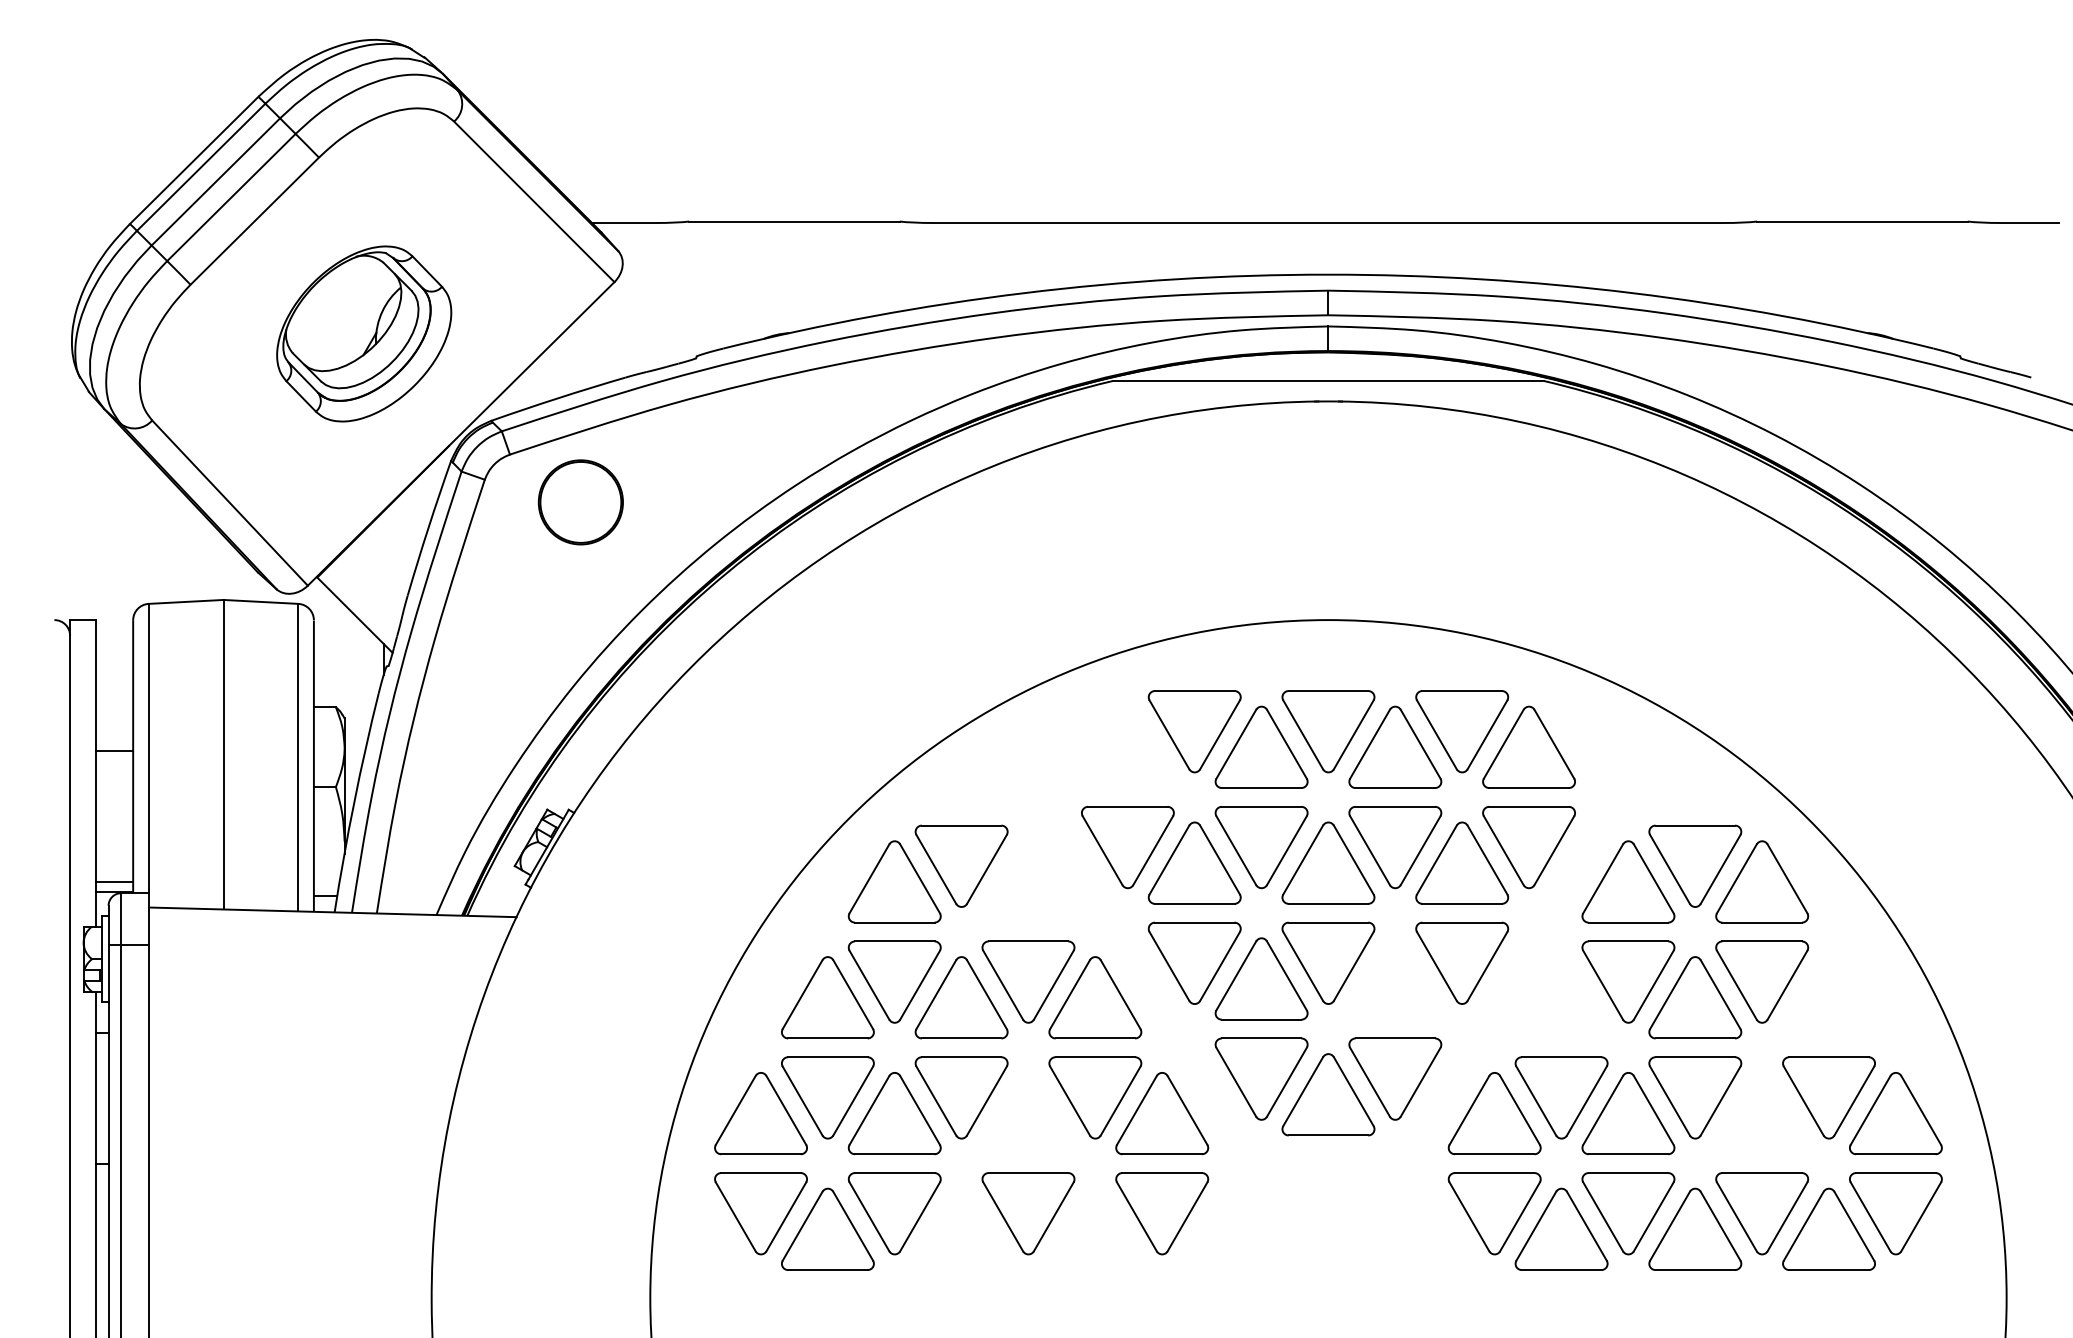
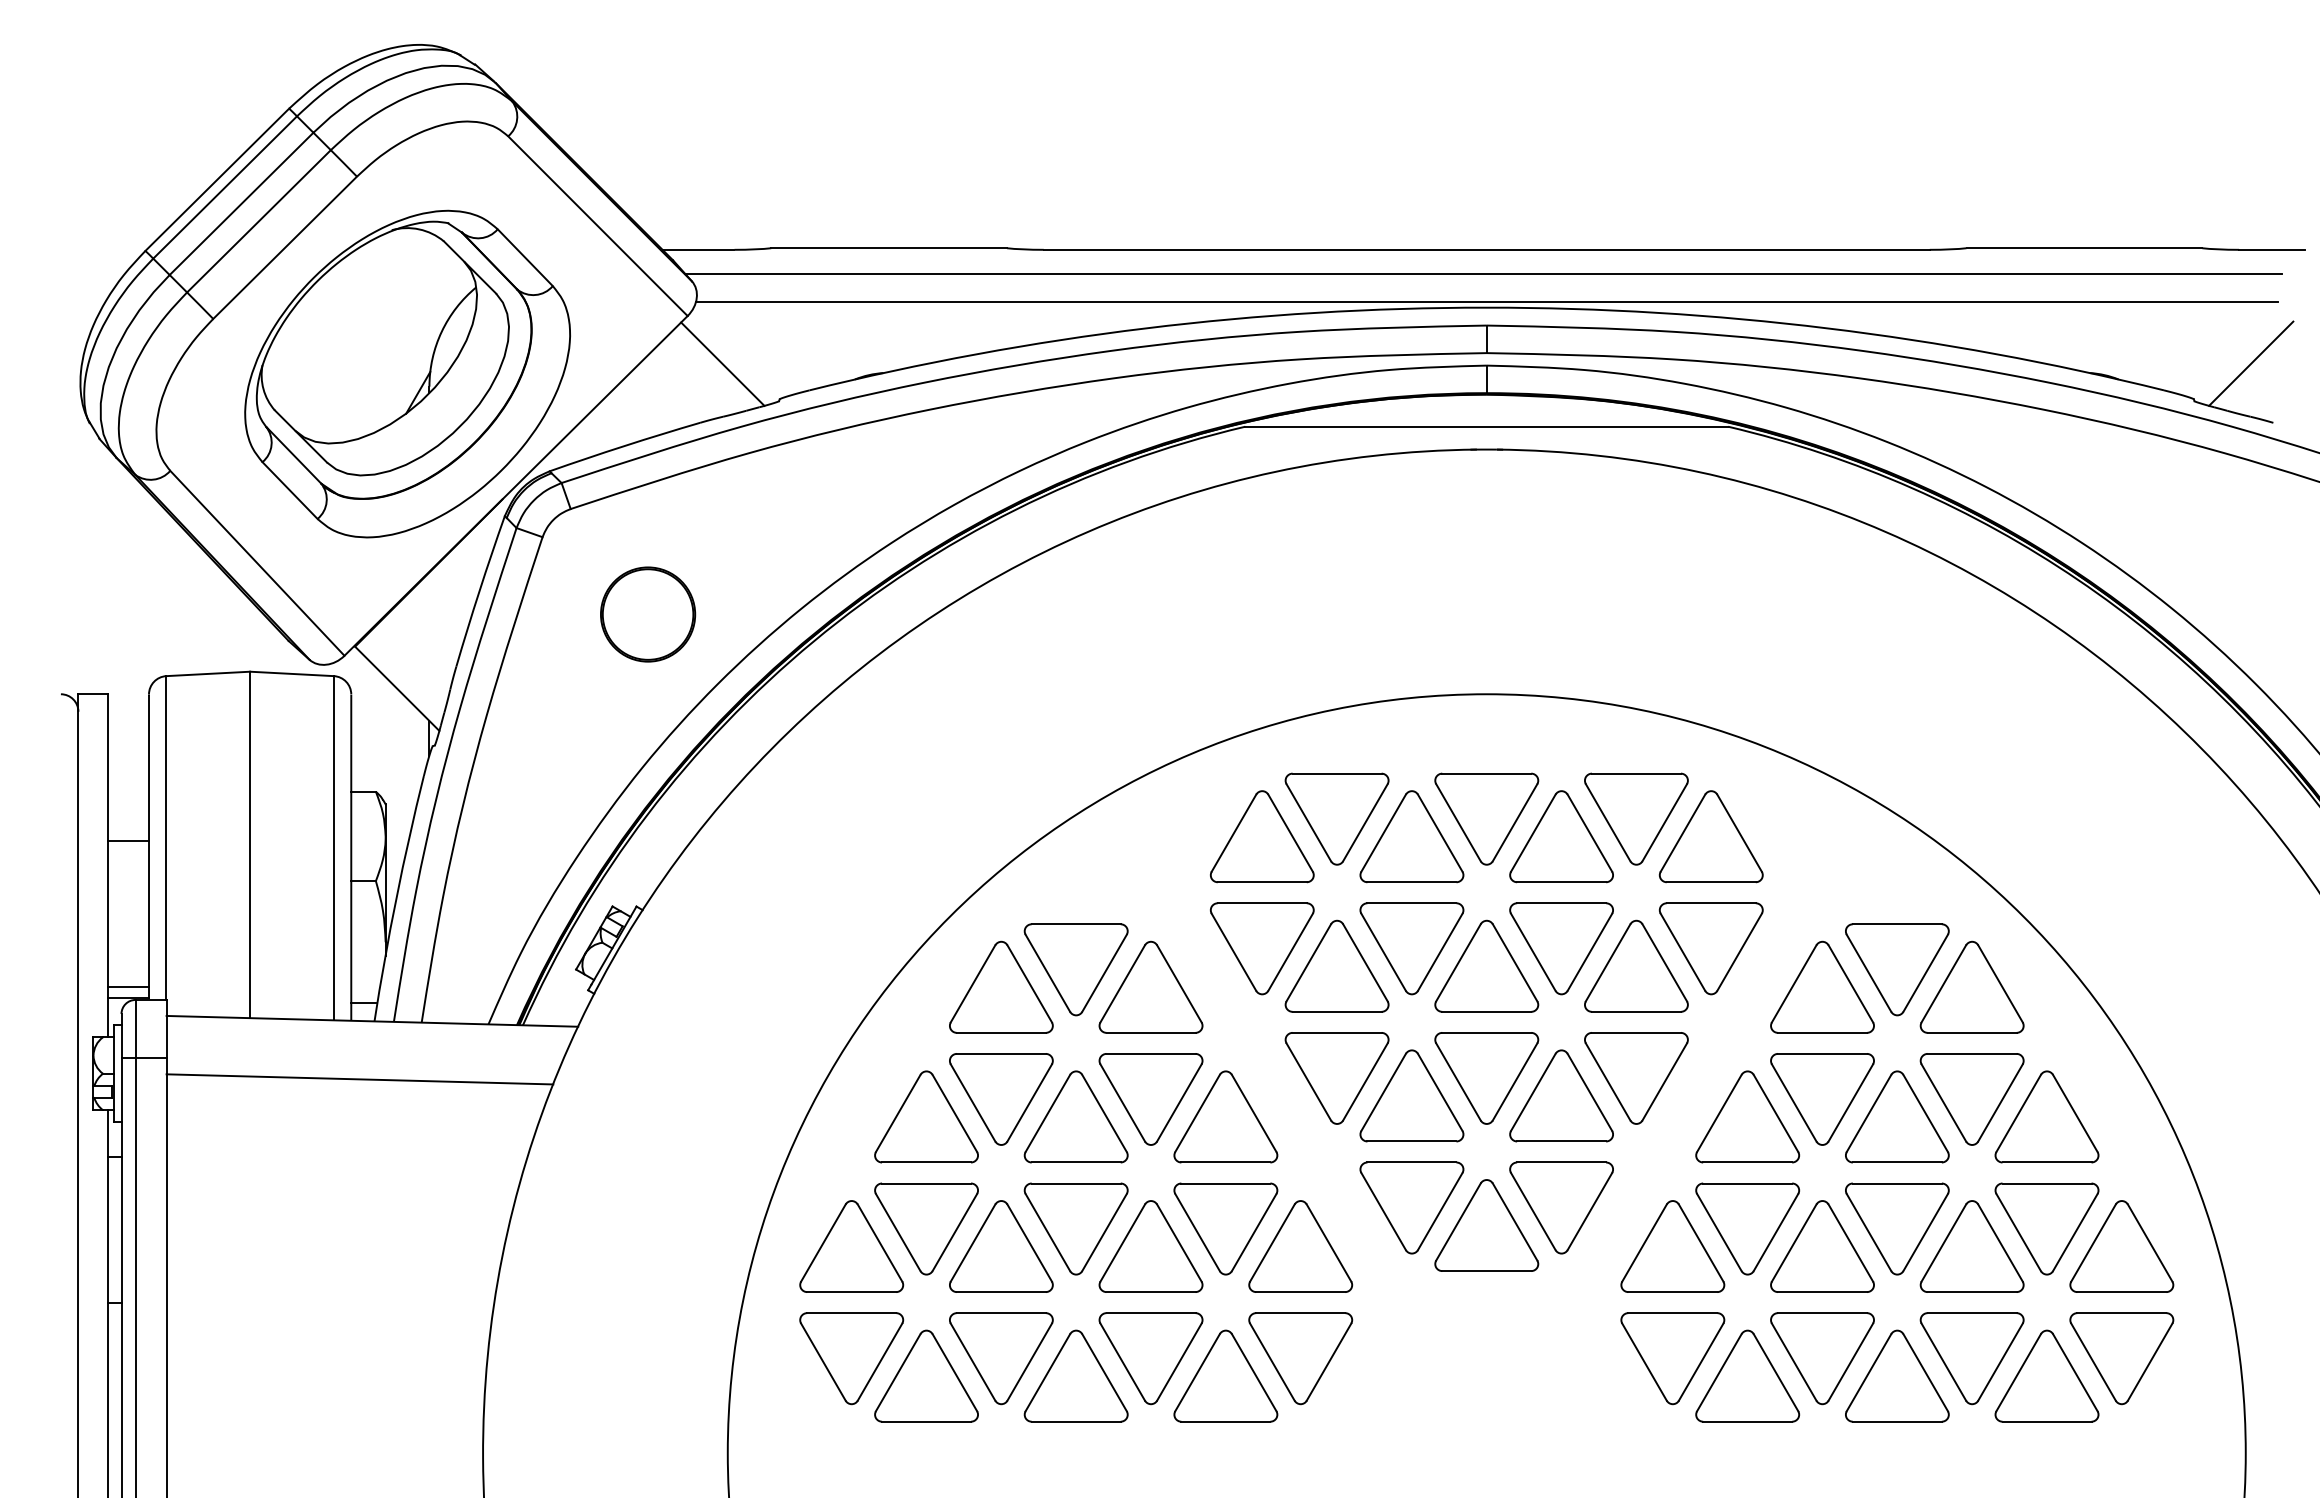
line: (1325, 245) -> (1483, 274), added
line: (1328, 269) -> (1486, 301), added
line: (645, 324) -> (722, 363), added
line: (2011, 324) -> (2251, 363), added
part: (364, 333) -> (407, 373), size x1.67
part: (581, 502) -> (648, 614), moved
part: (1128, 747) -> (1262, 836), added
part: (1028, 881) -> (1150, 986), added
line: (321, 964) -> (359, 1079), added
part: (1395, 978) -> (1561, 1095), added
part: (1561, 997) -> (1747, 1116), added
part: (1828, 997) -> (2046, 1116), added
part: (1028, 1113) -> (1150, 1246), added
part: (1761, 1113) -> (1971, 1246), added
part: (960, 1228) -> (1075, 1375), added
part: (1095, 1228) -> (1225, 1375), added

